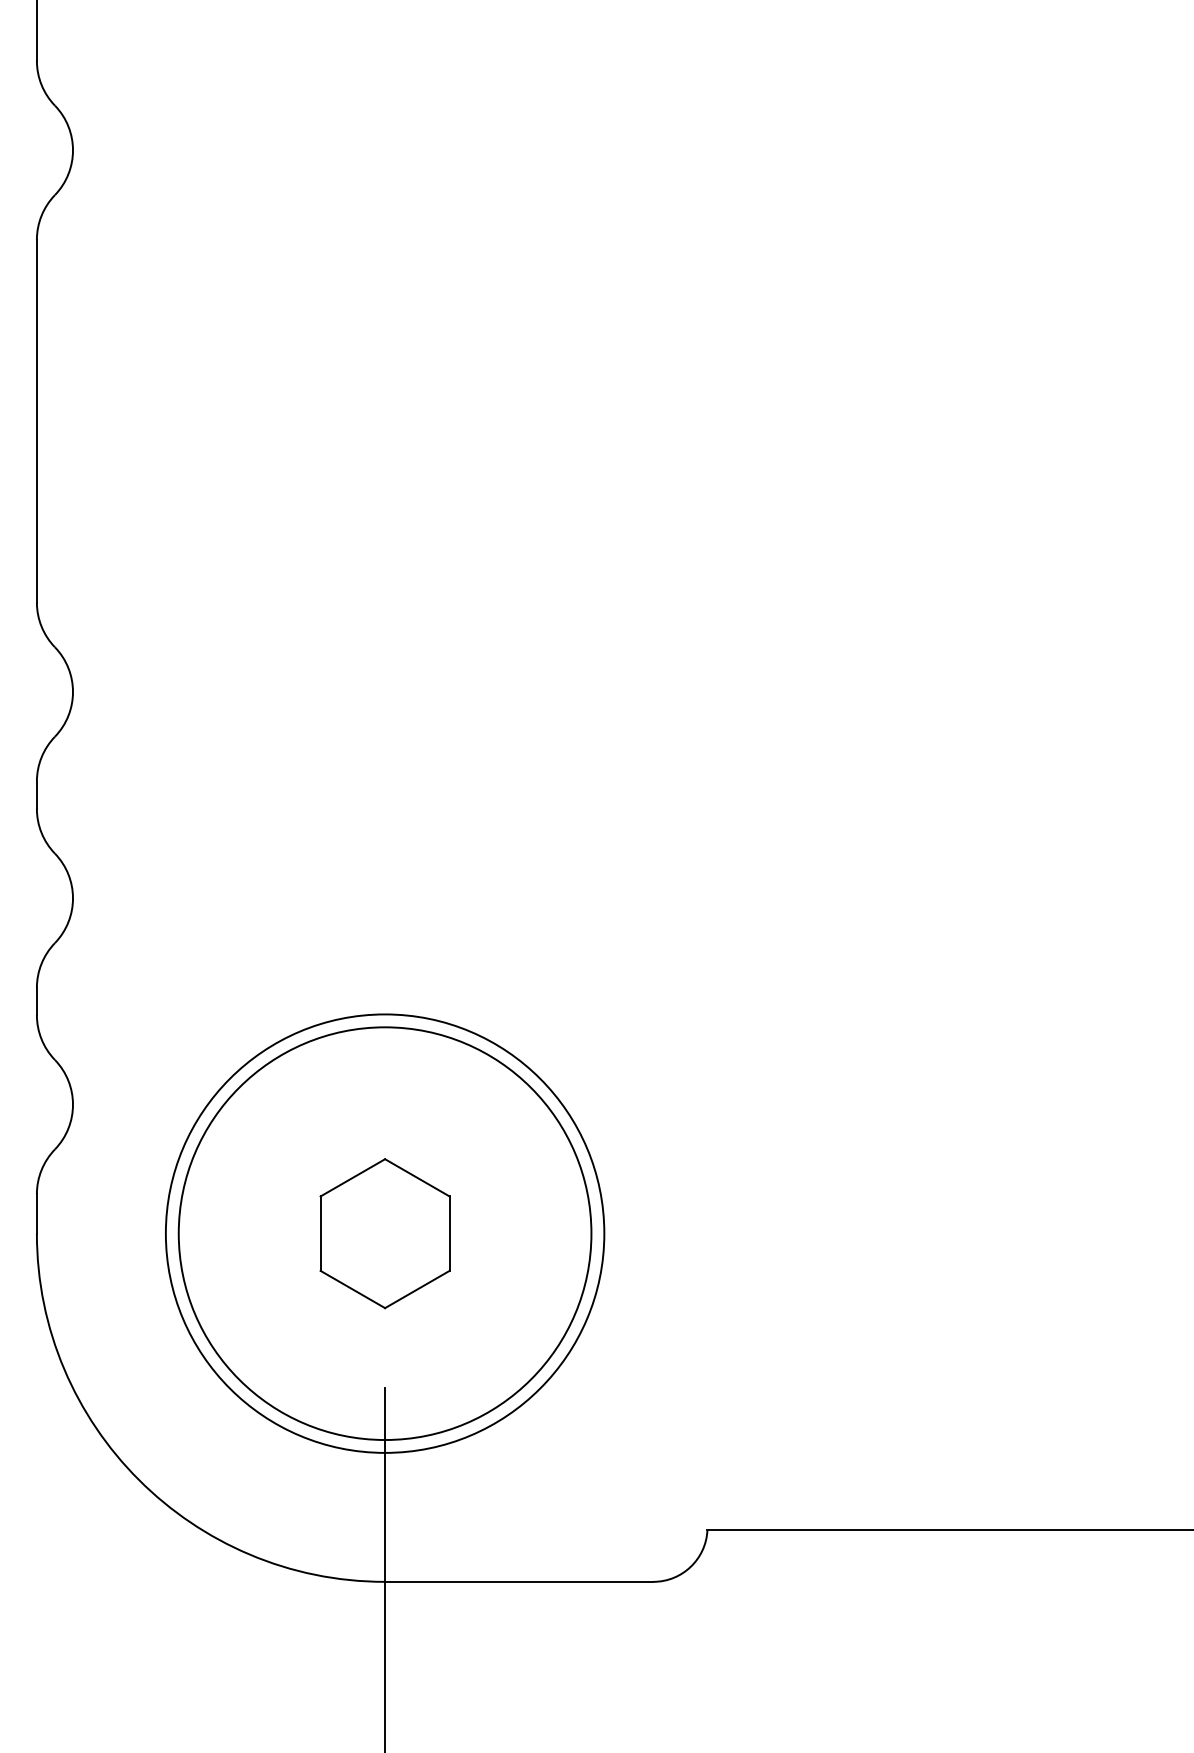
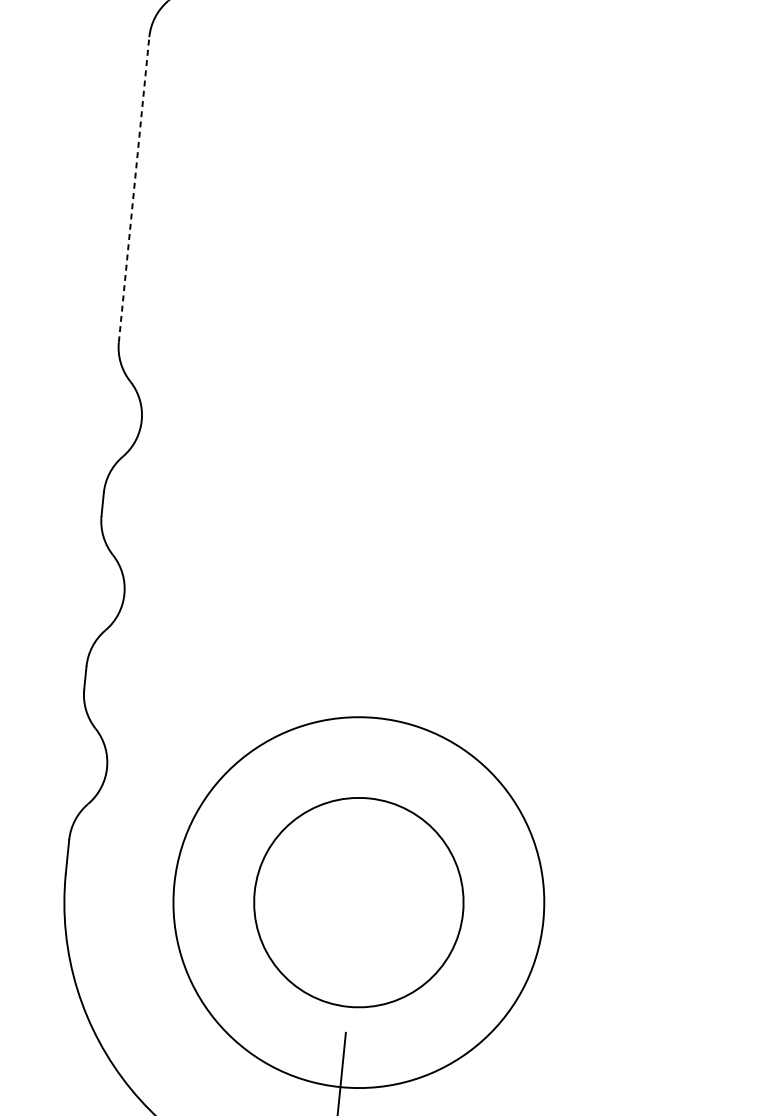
line: (36, 420) -> (133, 189), solid -> dashed
circle: (384, 1233) -> (358, 902), size x0.6
part: (384, 1233) -> (358, 902), removed

